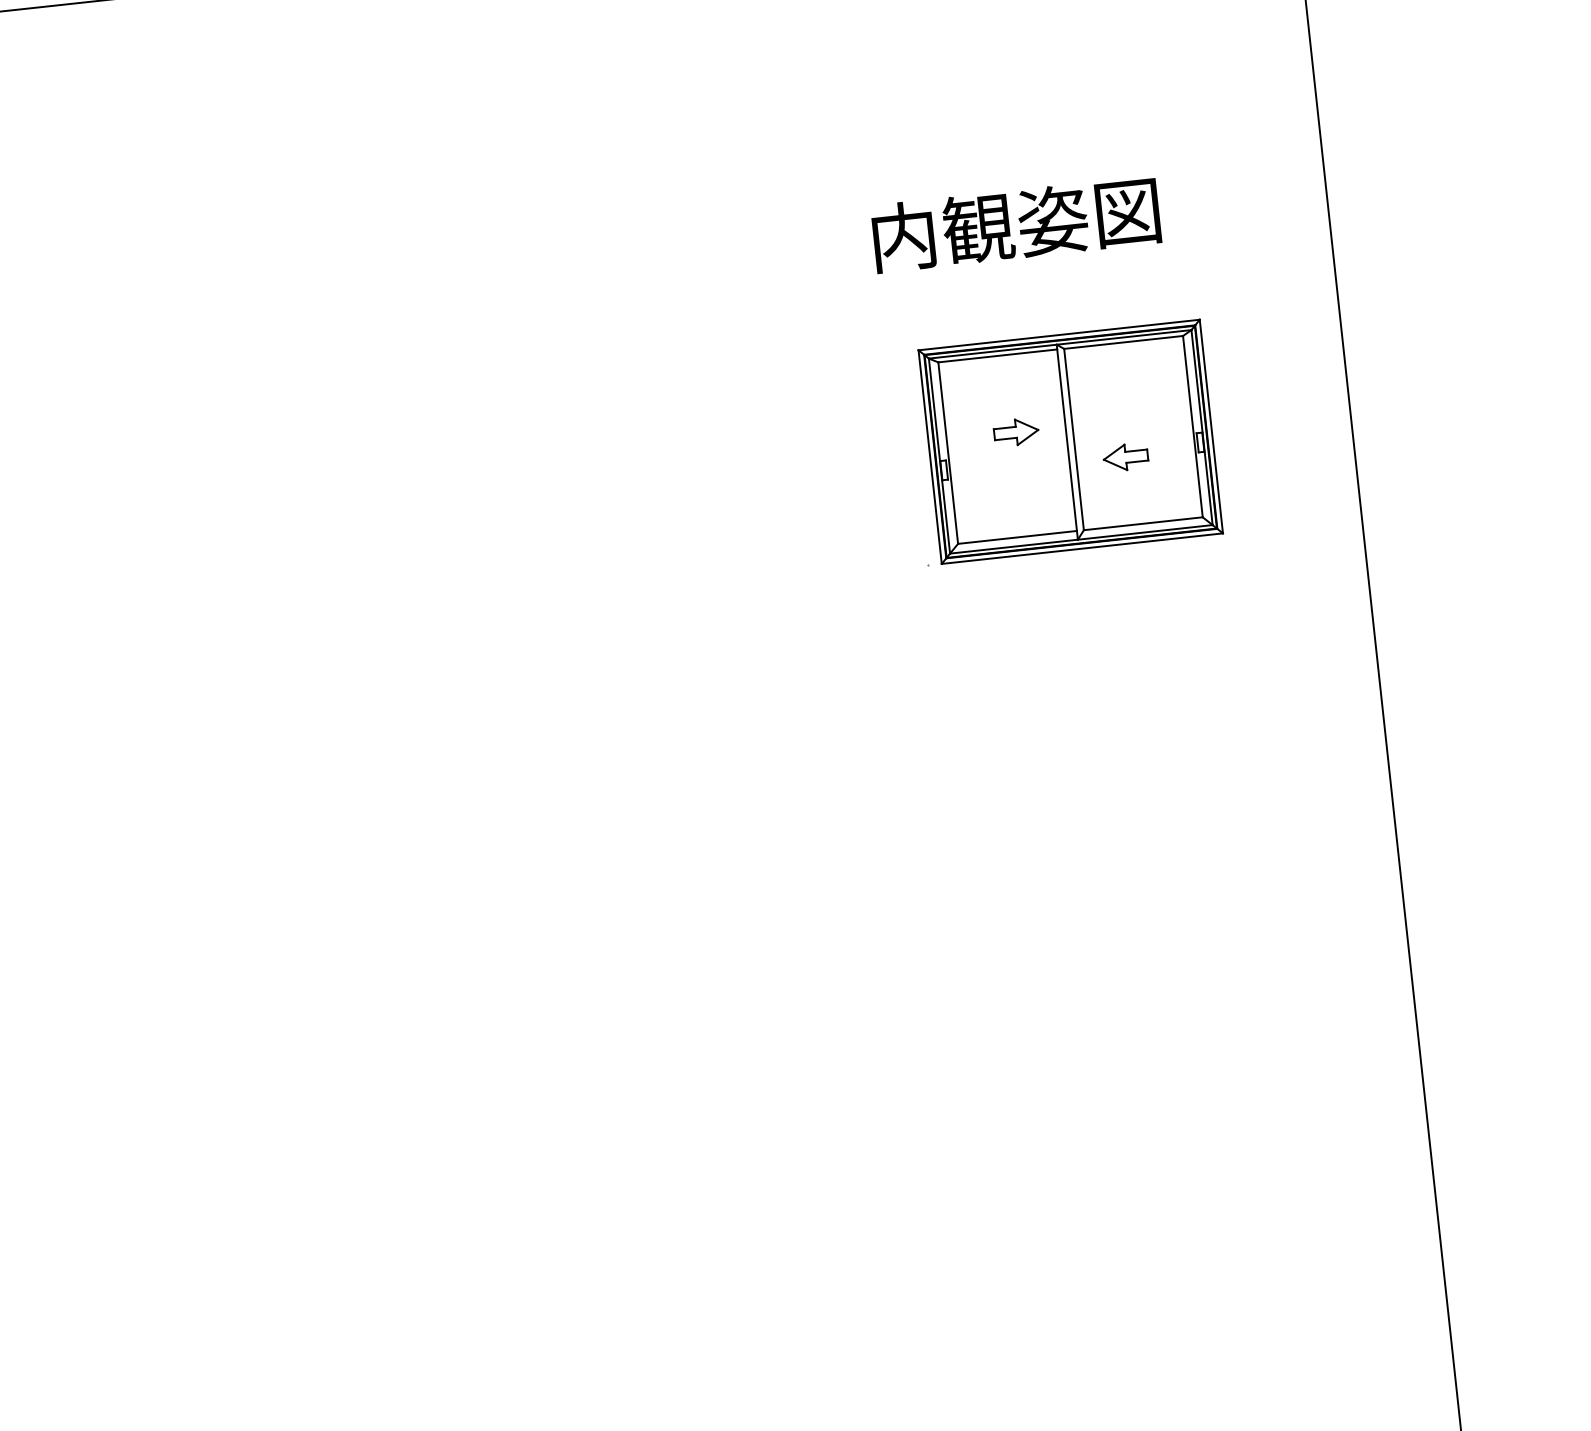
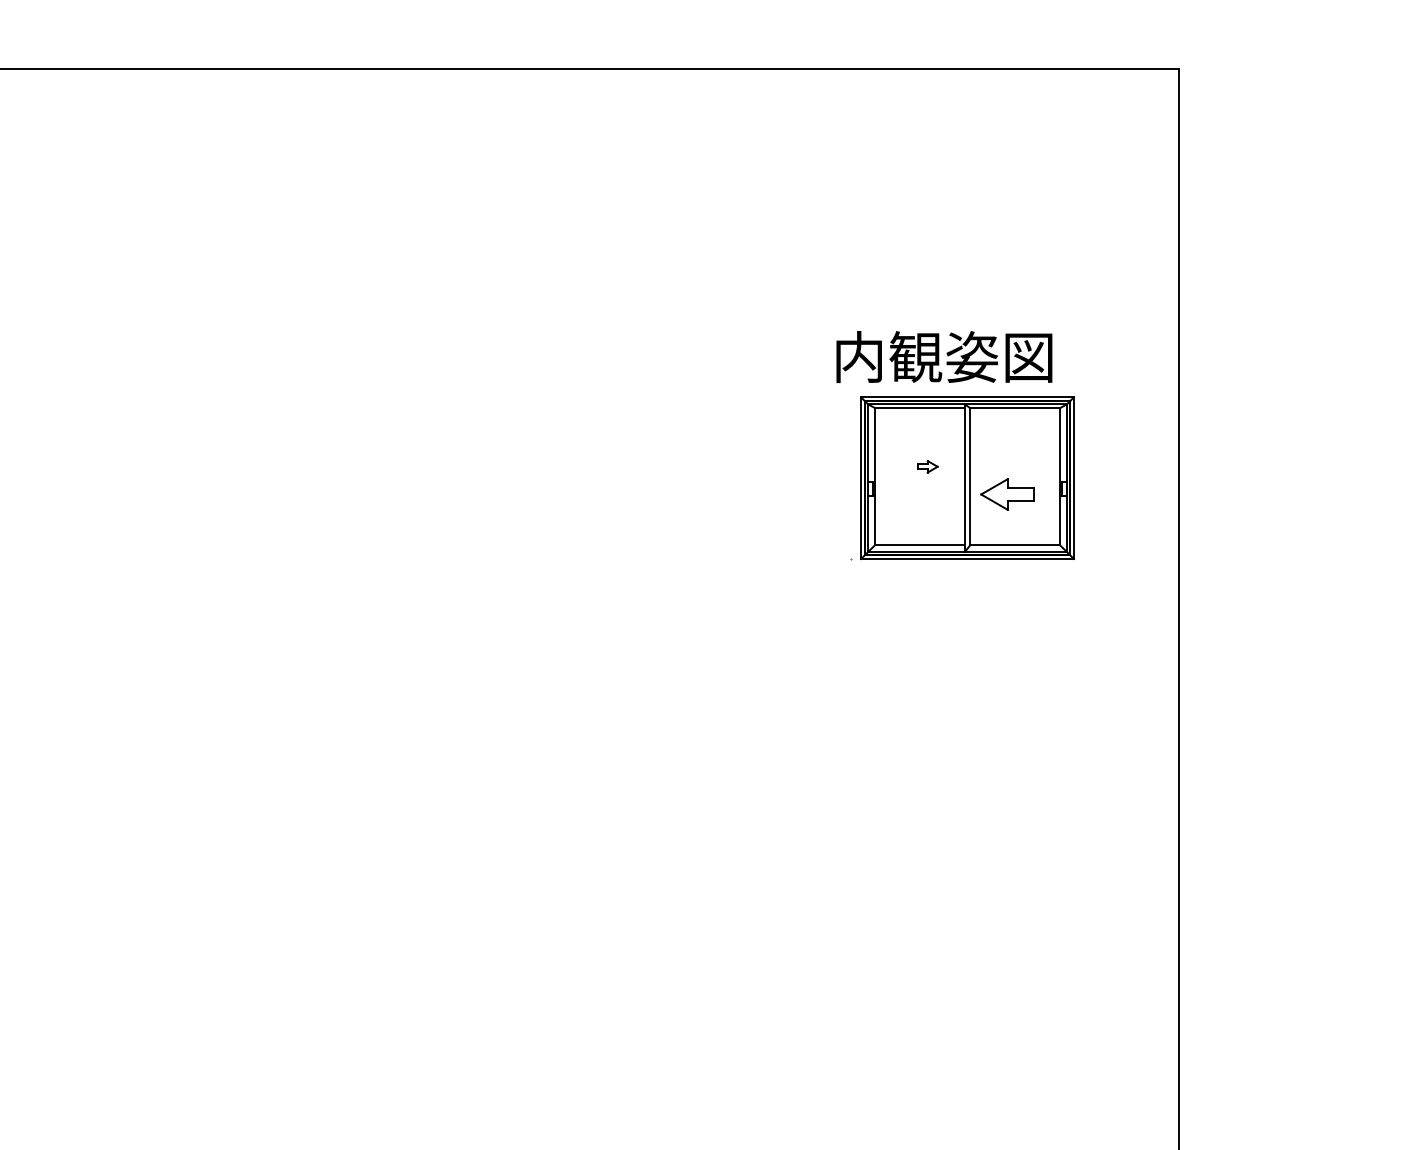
text: (1016, 223) -> (944, 356), moved
part: (1016, 432) -> (927, 466), size x0.6
part: (1124, 456) -> (1006, 493), size x1.6

